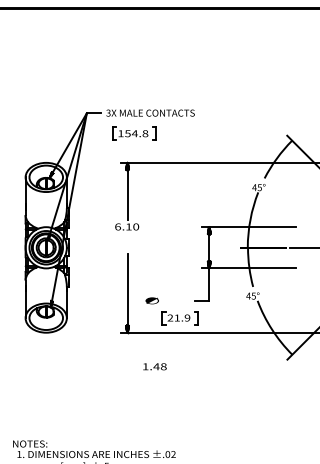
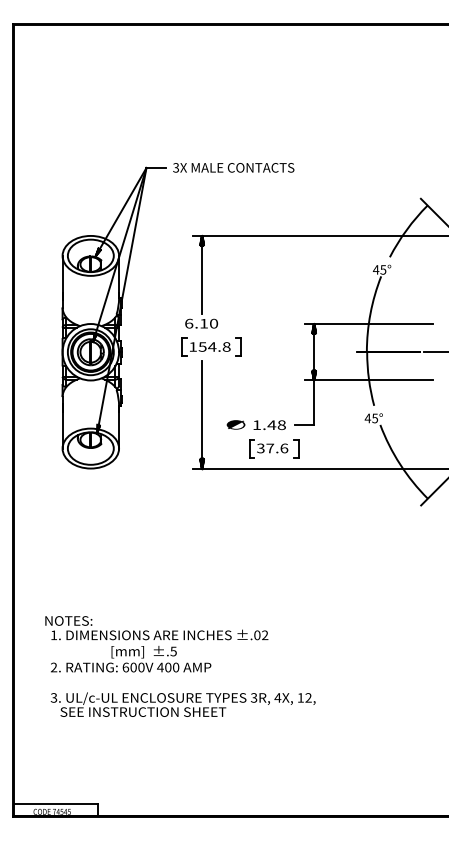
part: (134, 133) -> (211, 346), moved
text: (178, 318) -> (272, 448), 21.9 -> 37.6
text: (154, 366) -> (269, 424), moved

